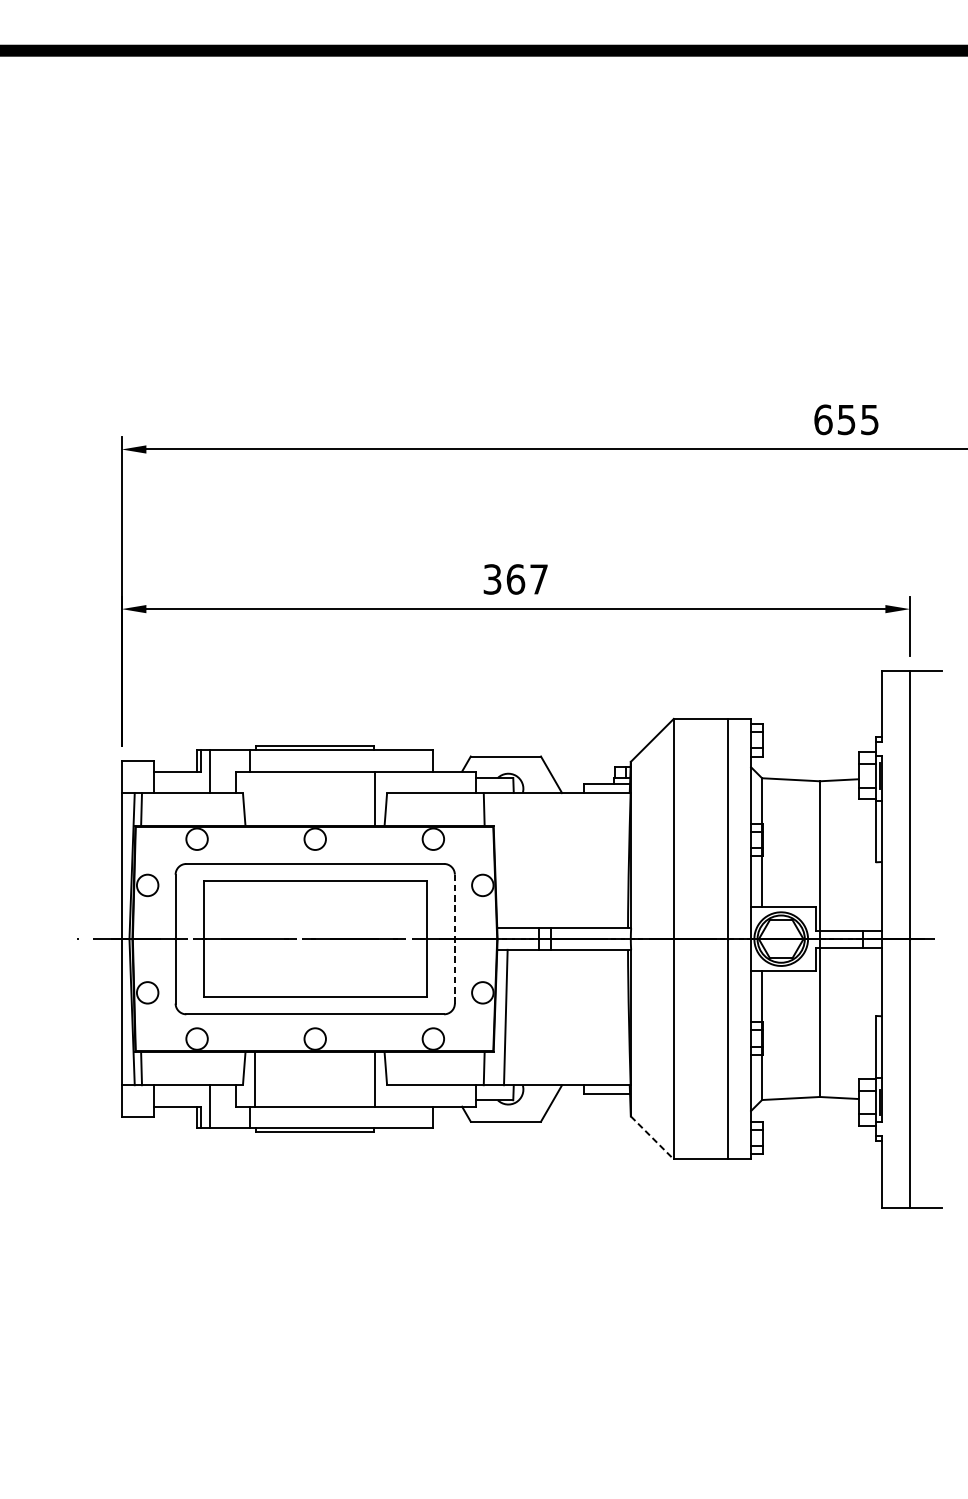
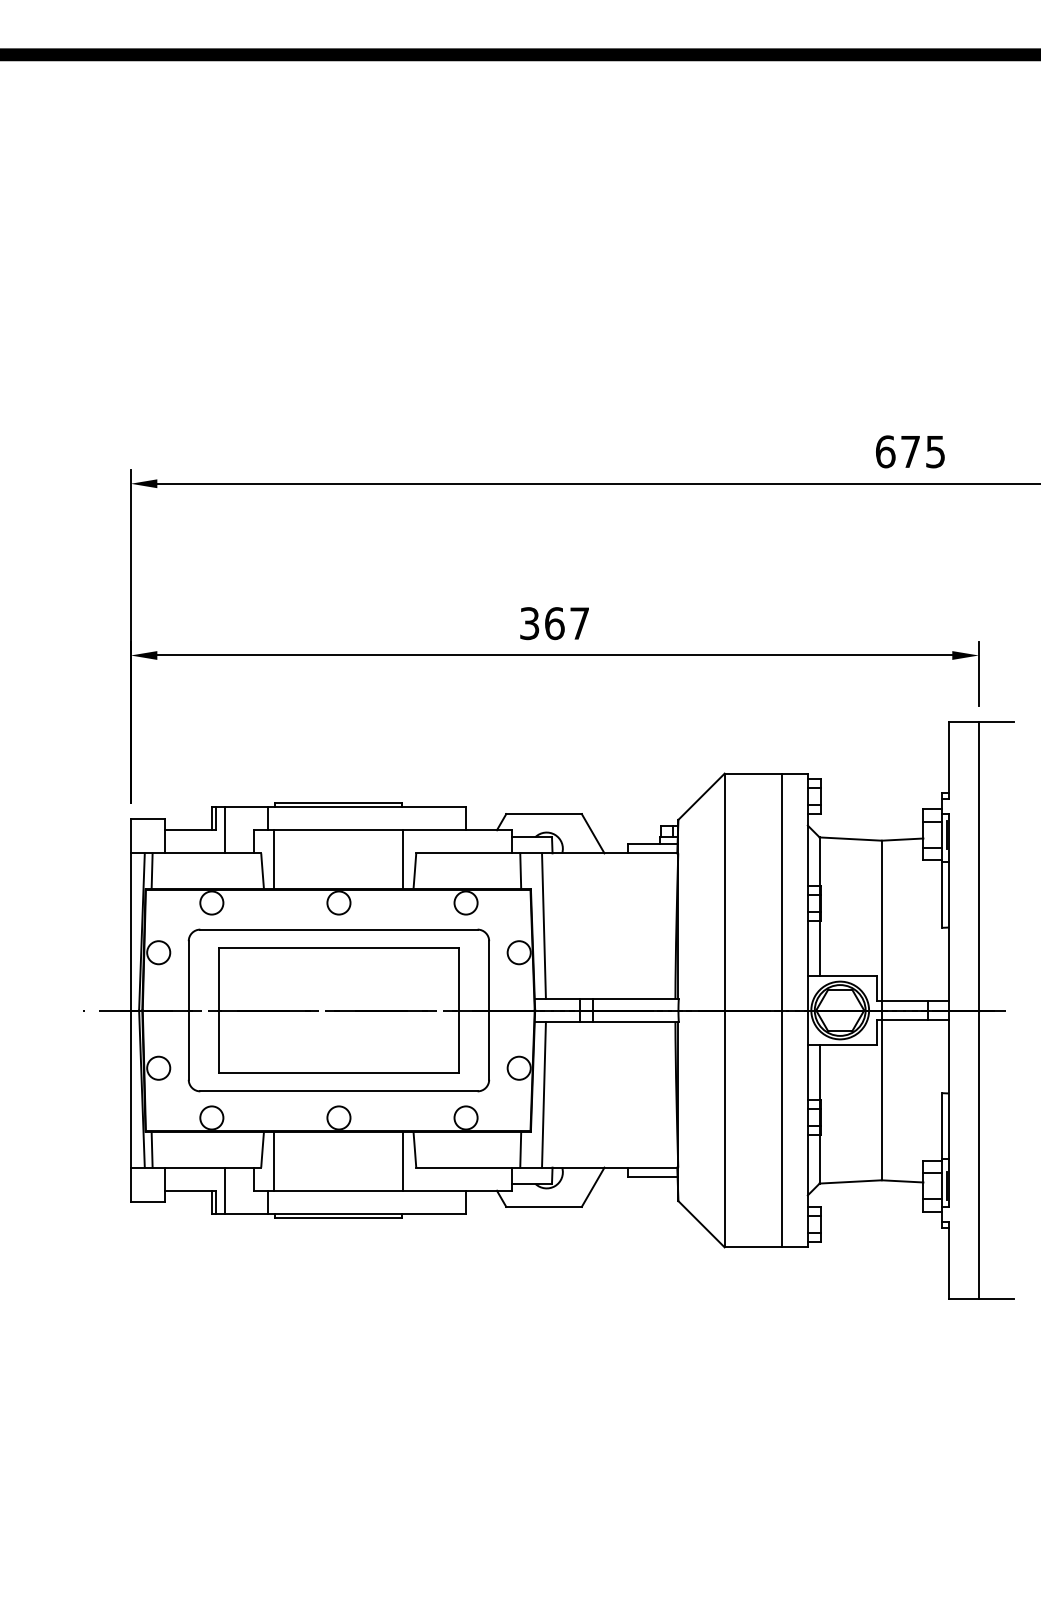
text: (846, 420) -> (910, 452), 655 -> 675
line: (255, 798) -> (274, 859), added
line: (505, 860) -> (543, 925), added
line: (455, 940) -> (489, 1011), dashed -> solid
line: (652, 1138) -> (701, 1224), dashed -> solid

